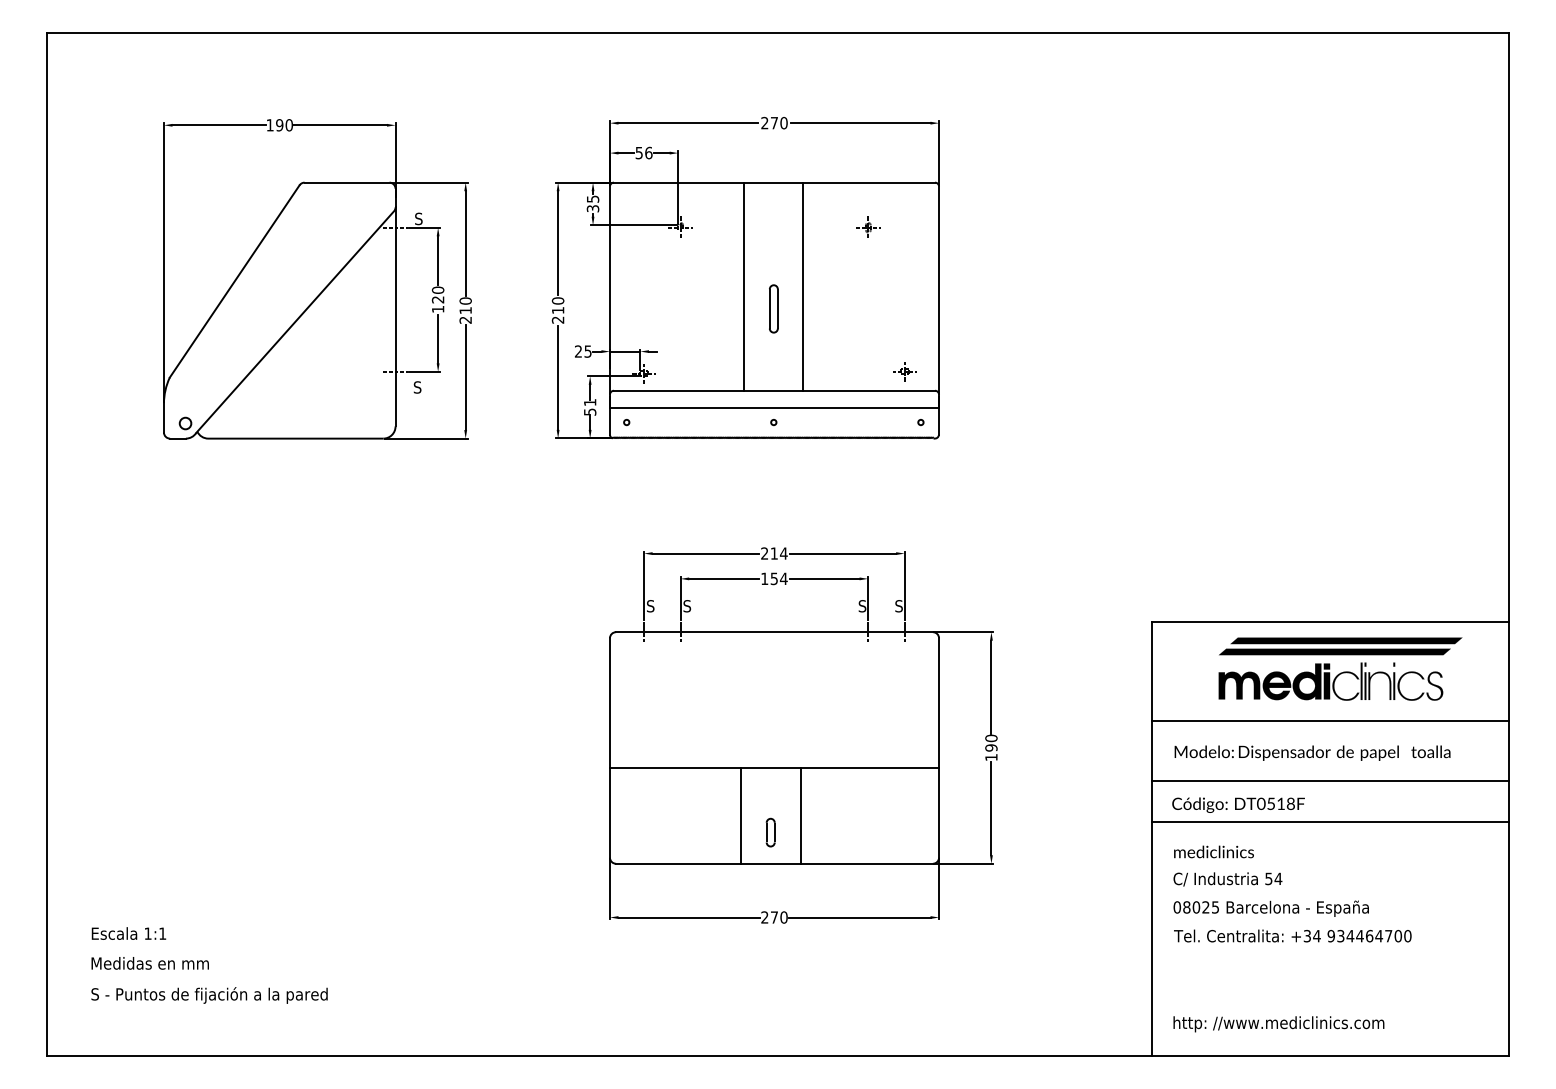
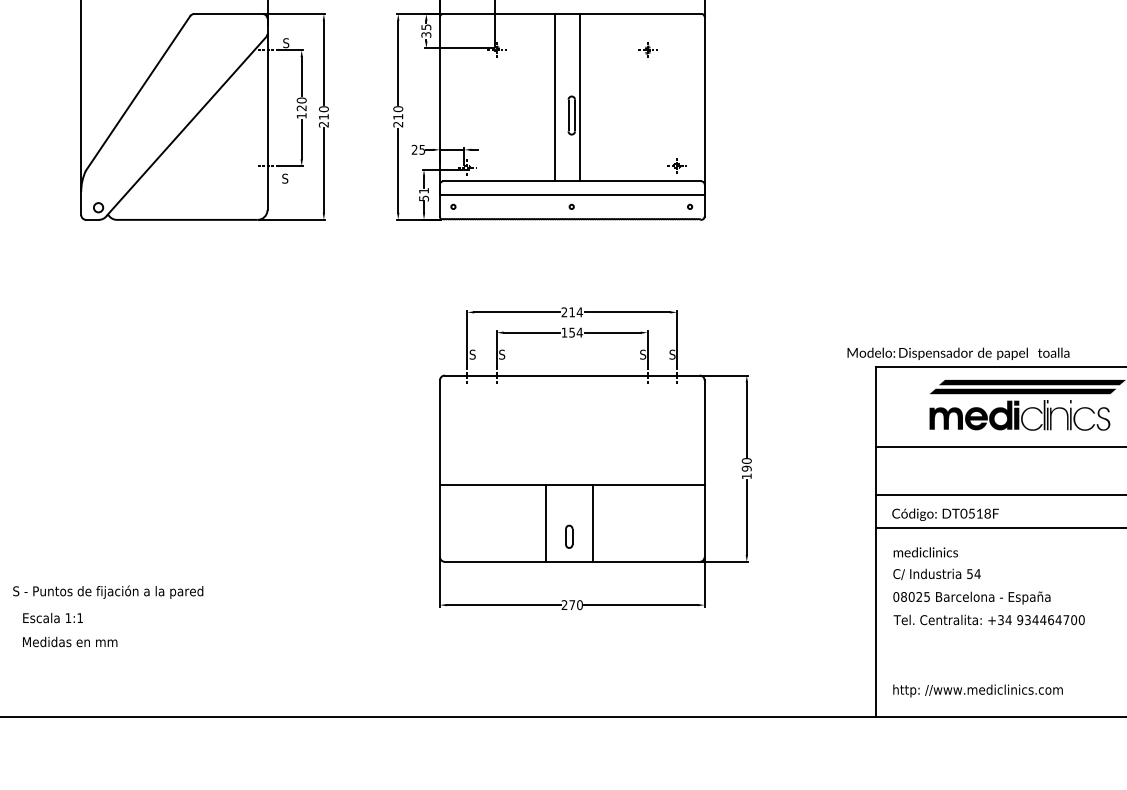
line: (744, 286) -> (580, 97), moved
line: (803, 286) -> (555, 97), moved
text: (1312, 752) -> (958, 353), moved
text: (209, 995) -> (108, 592), moved

